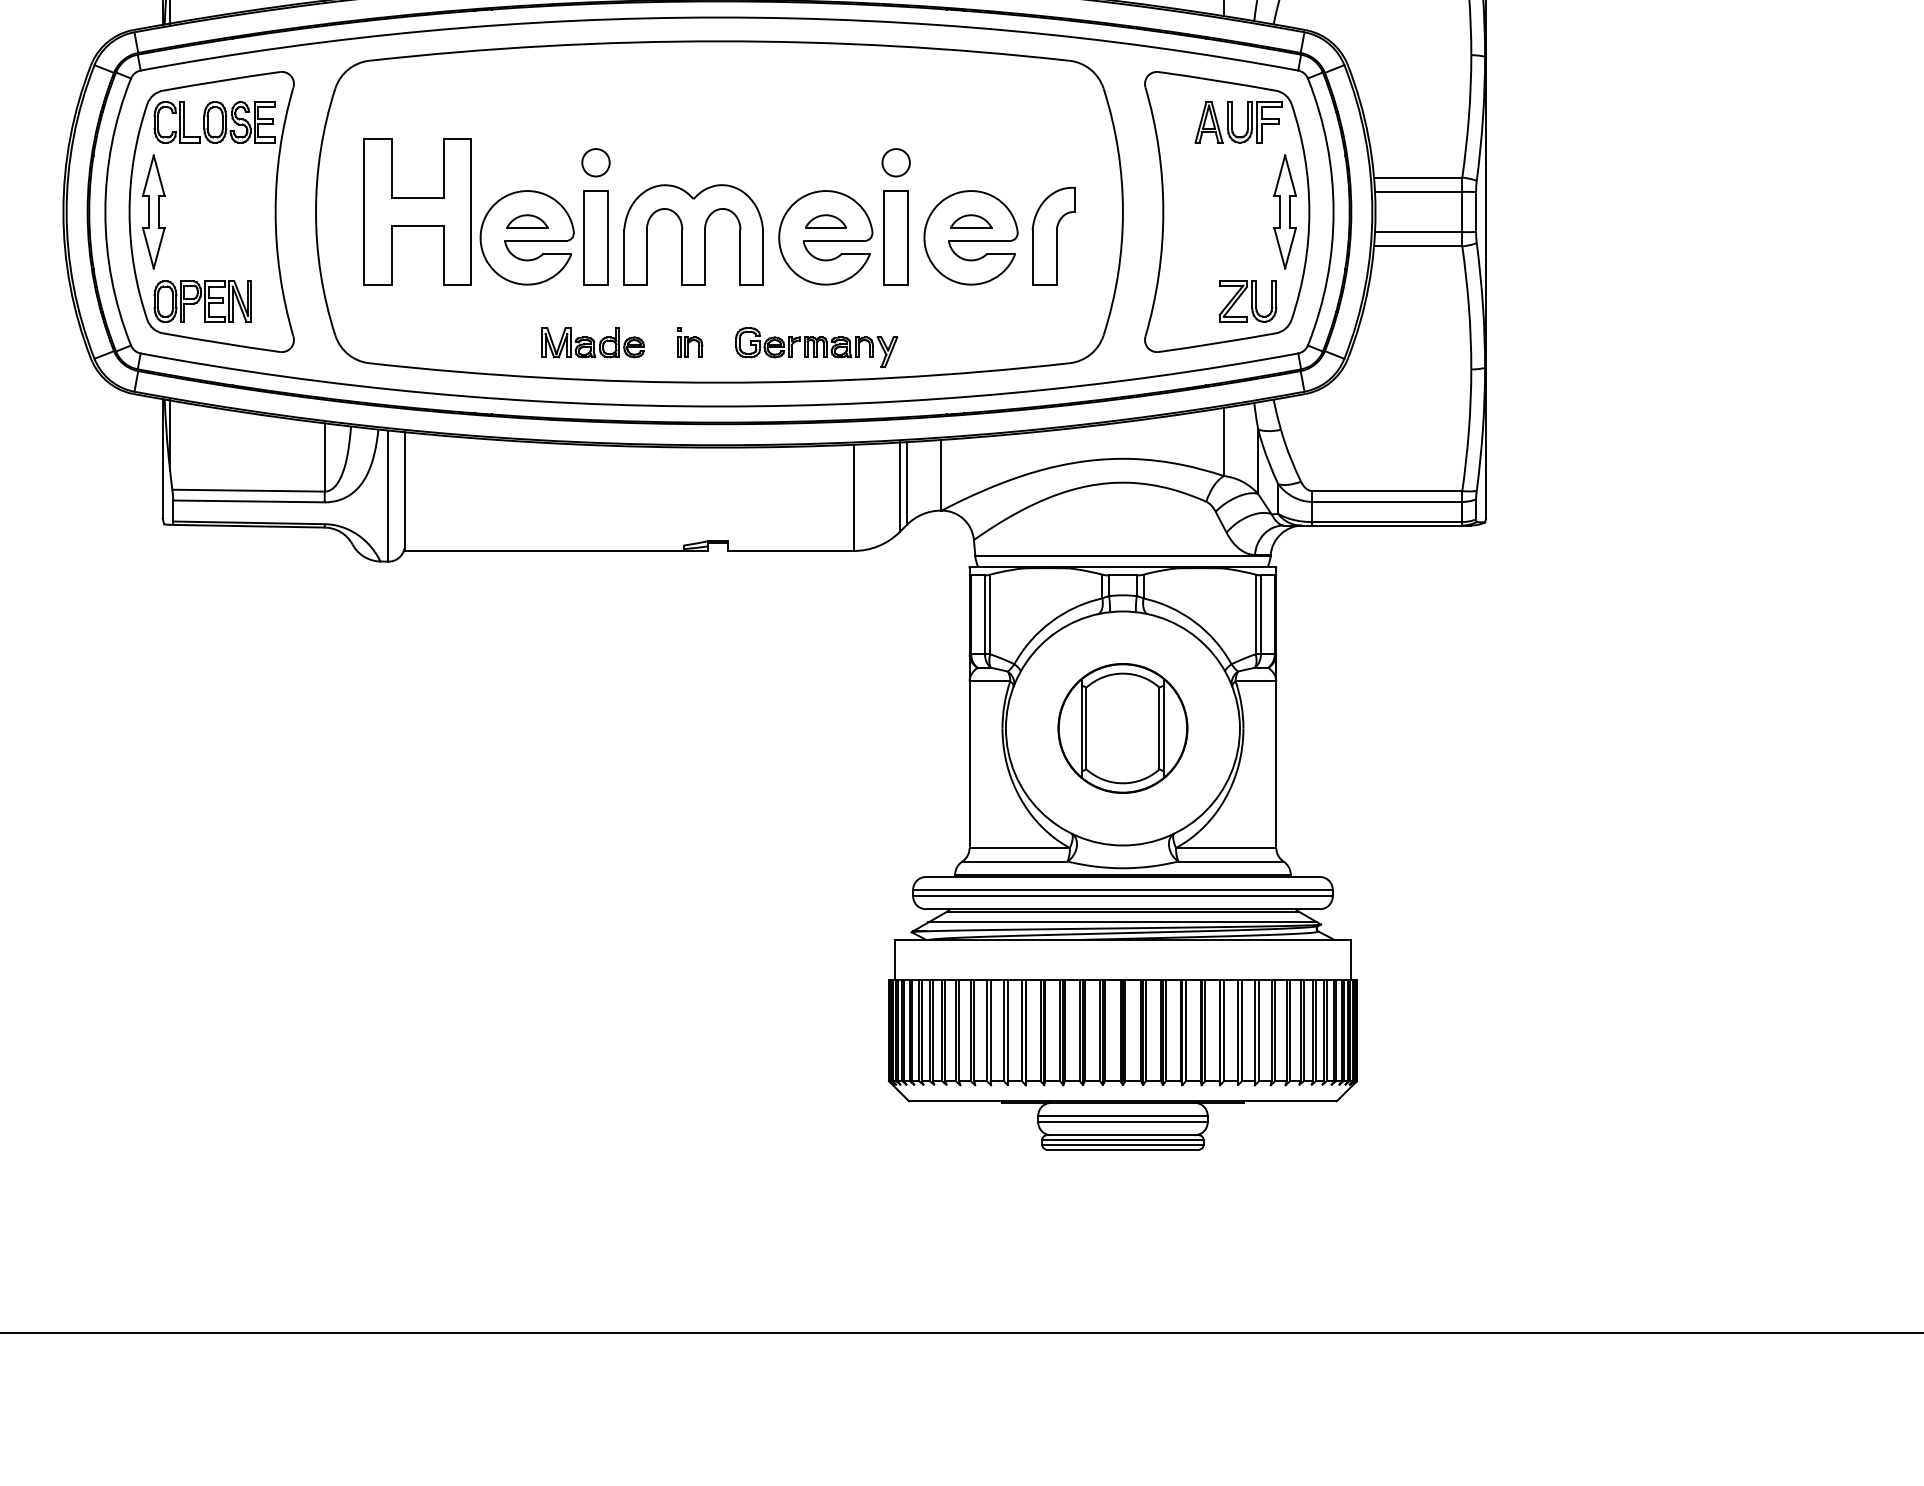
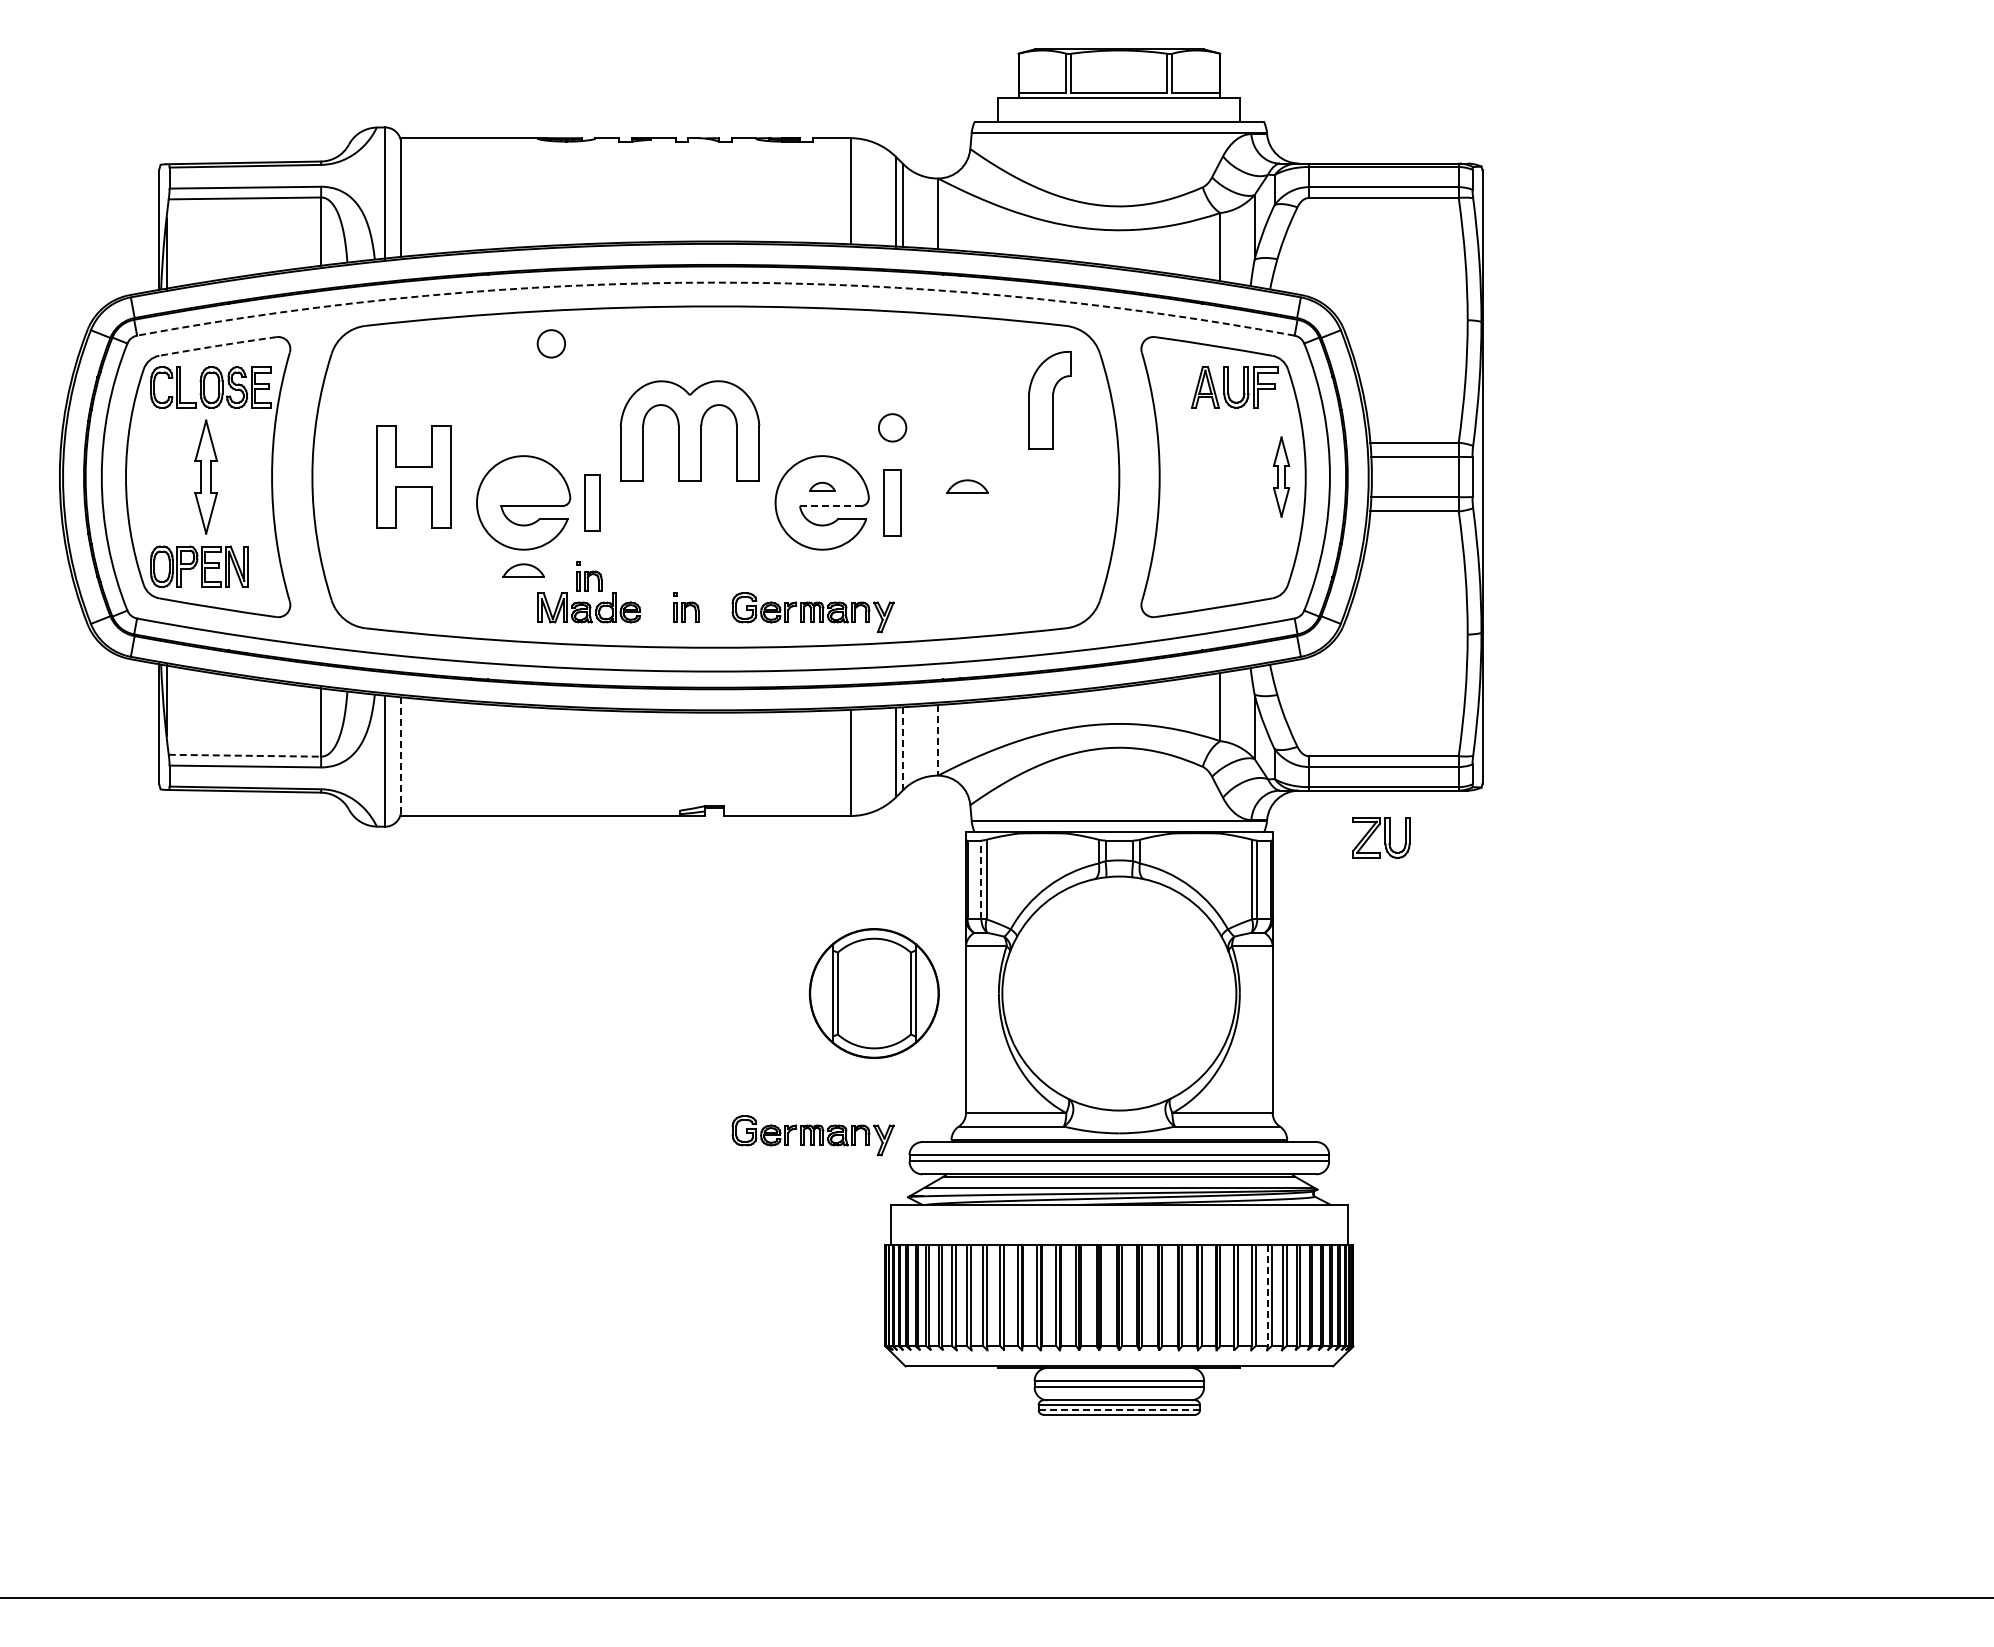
arc: (719, 17) -> (715, 282), solid -> dashed
arc: (221, 80) -> (217, 345), solid -> dashed
circle: (595, 162) -> (550, 343), moved
part: (153, 211) -> (205, 476), moved
part: (417, 211) -> (413, 476), size x0.7
part: (1285, 211) -> (1281, 476), size x0.7
part: (527, 221) -> (523, 570), moved
part: (826, 221) -> (822, 486), size x0.6
part: (693, 234) -> (689, 430), moved
part: (1053, 236) -> (1049, 400), moved
part: (596, 237) -> (592, 502), size x0.6
part: (896, 237) -> (892, 502), size x0.7
part: (971, 237) -> (967, 502), removed
line: (834, 241) -> (830, 506), solid -> dashed
part: (1248, 301) -> (1381, 837), moved
part: (593, 311) -> (589, 576), added
line: (941, 475) -> (937, 740), solid -> dashed
line: (907, 484) -> (903, 749), solid -> dashed
line: (249, 490) -> (245, 755), solid -> dashed
line: (405, 492) -> (401, 757), solid -> dashed
line: (985, 614) -> (981, 879), solid -> dashed
part: (1122, 728) -> (873, 993), moved
part: (816, 870) -> (812, 1135), added
line: (1271, 1031) -> (1267, 1296), solid -> dashed
line: (1123, 1144) -> (1119, 1409), solid -> dashed

